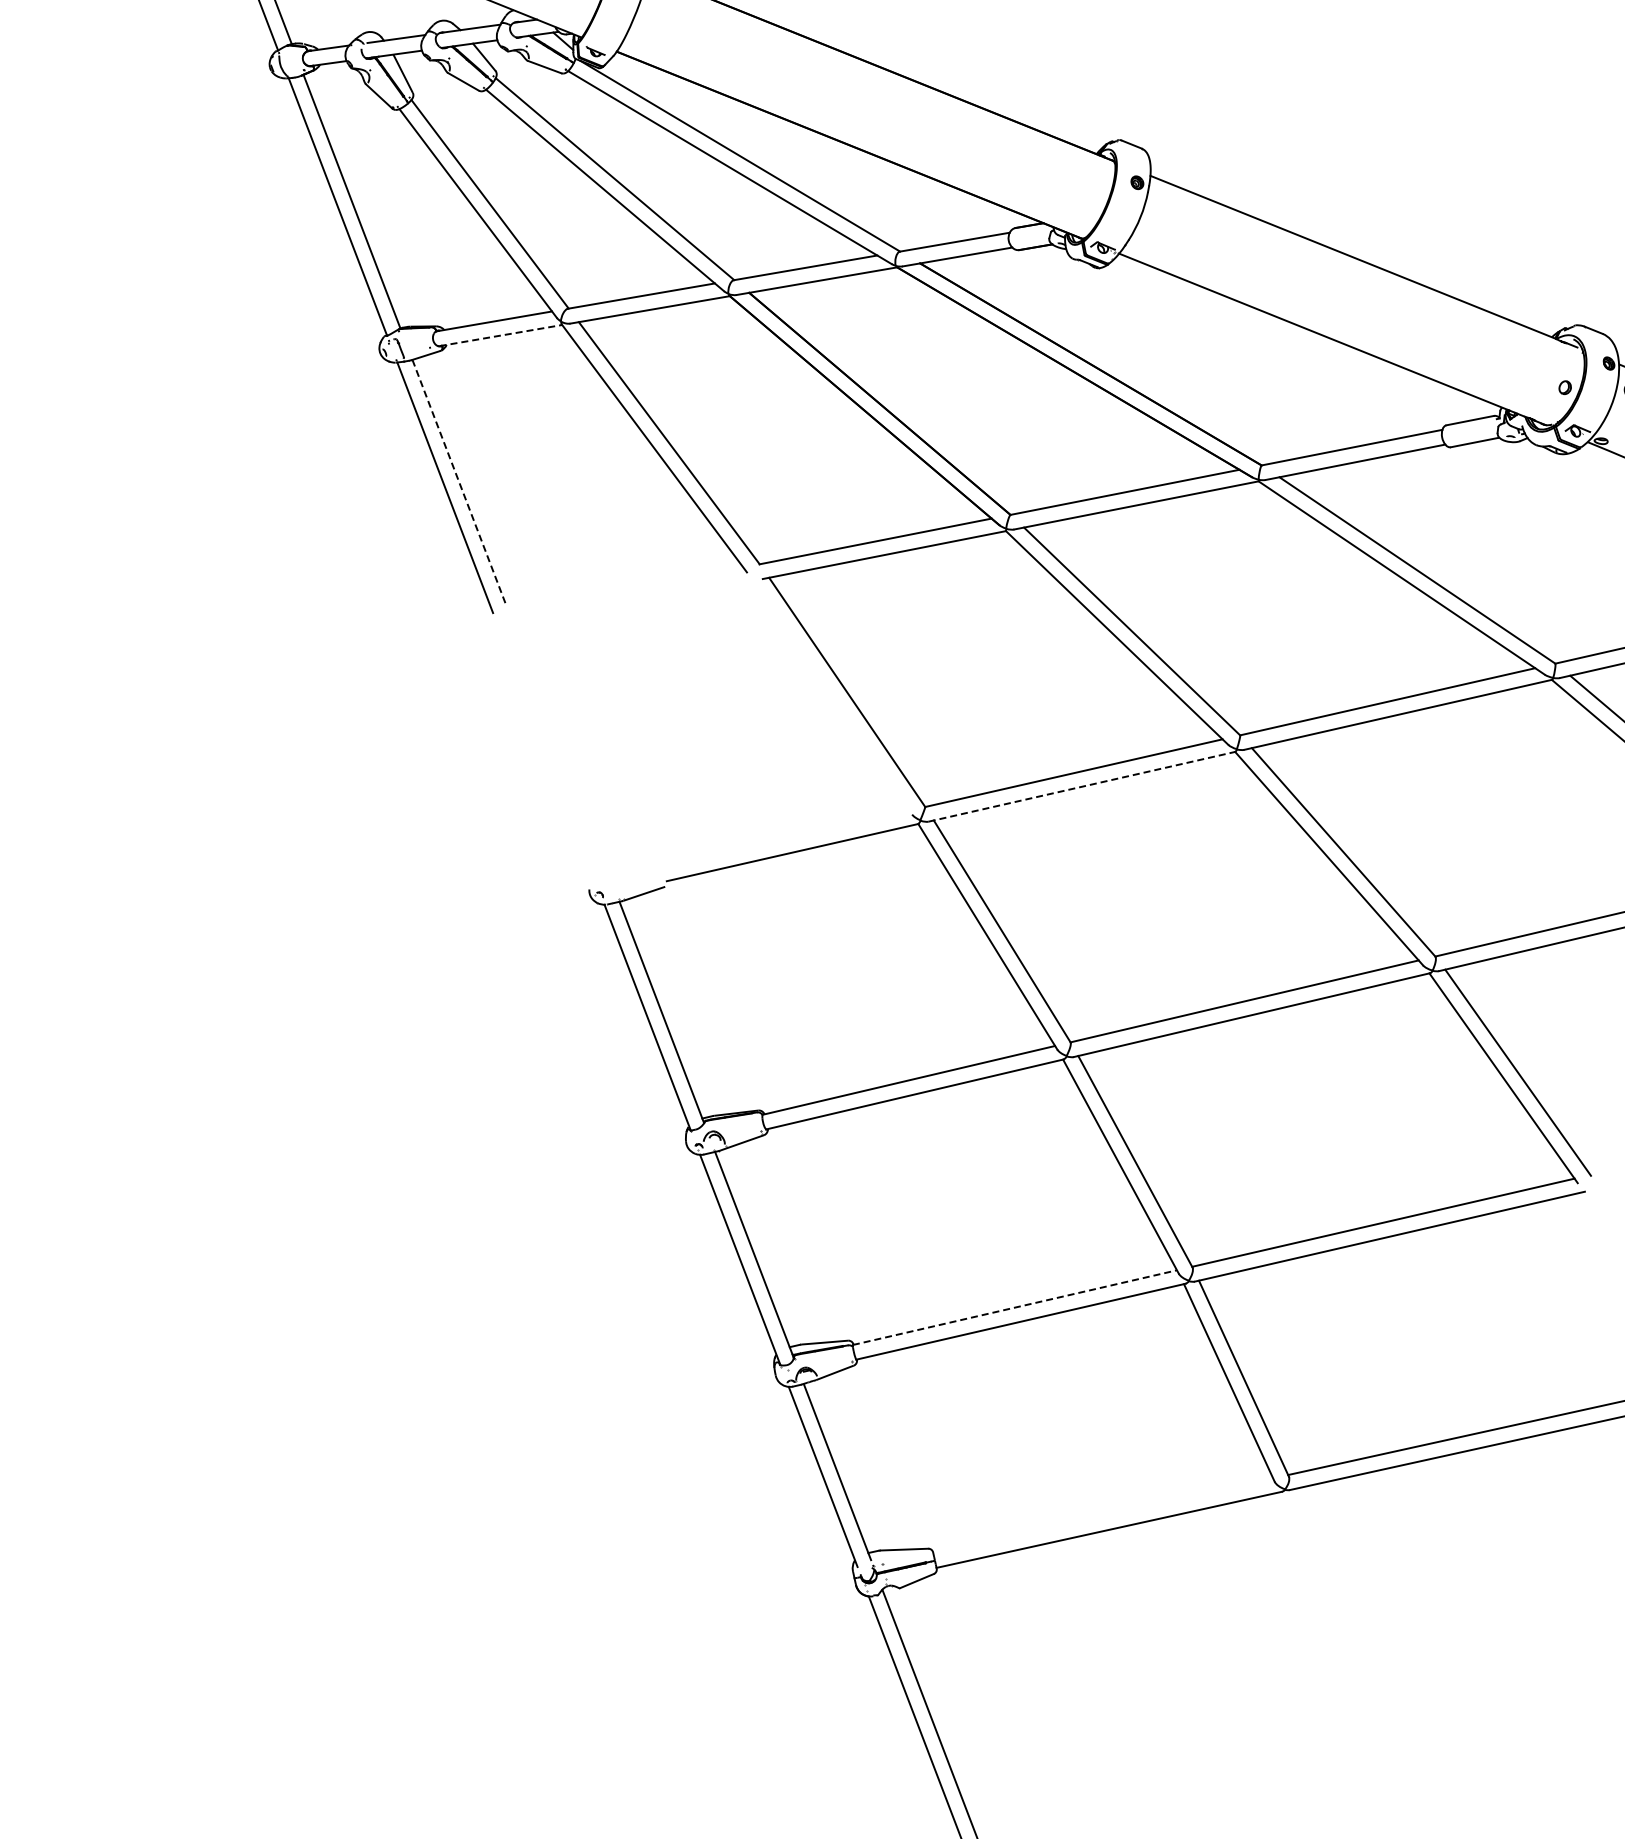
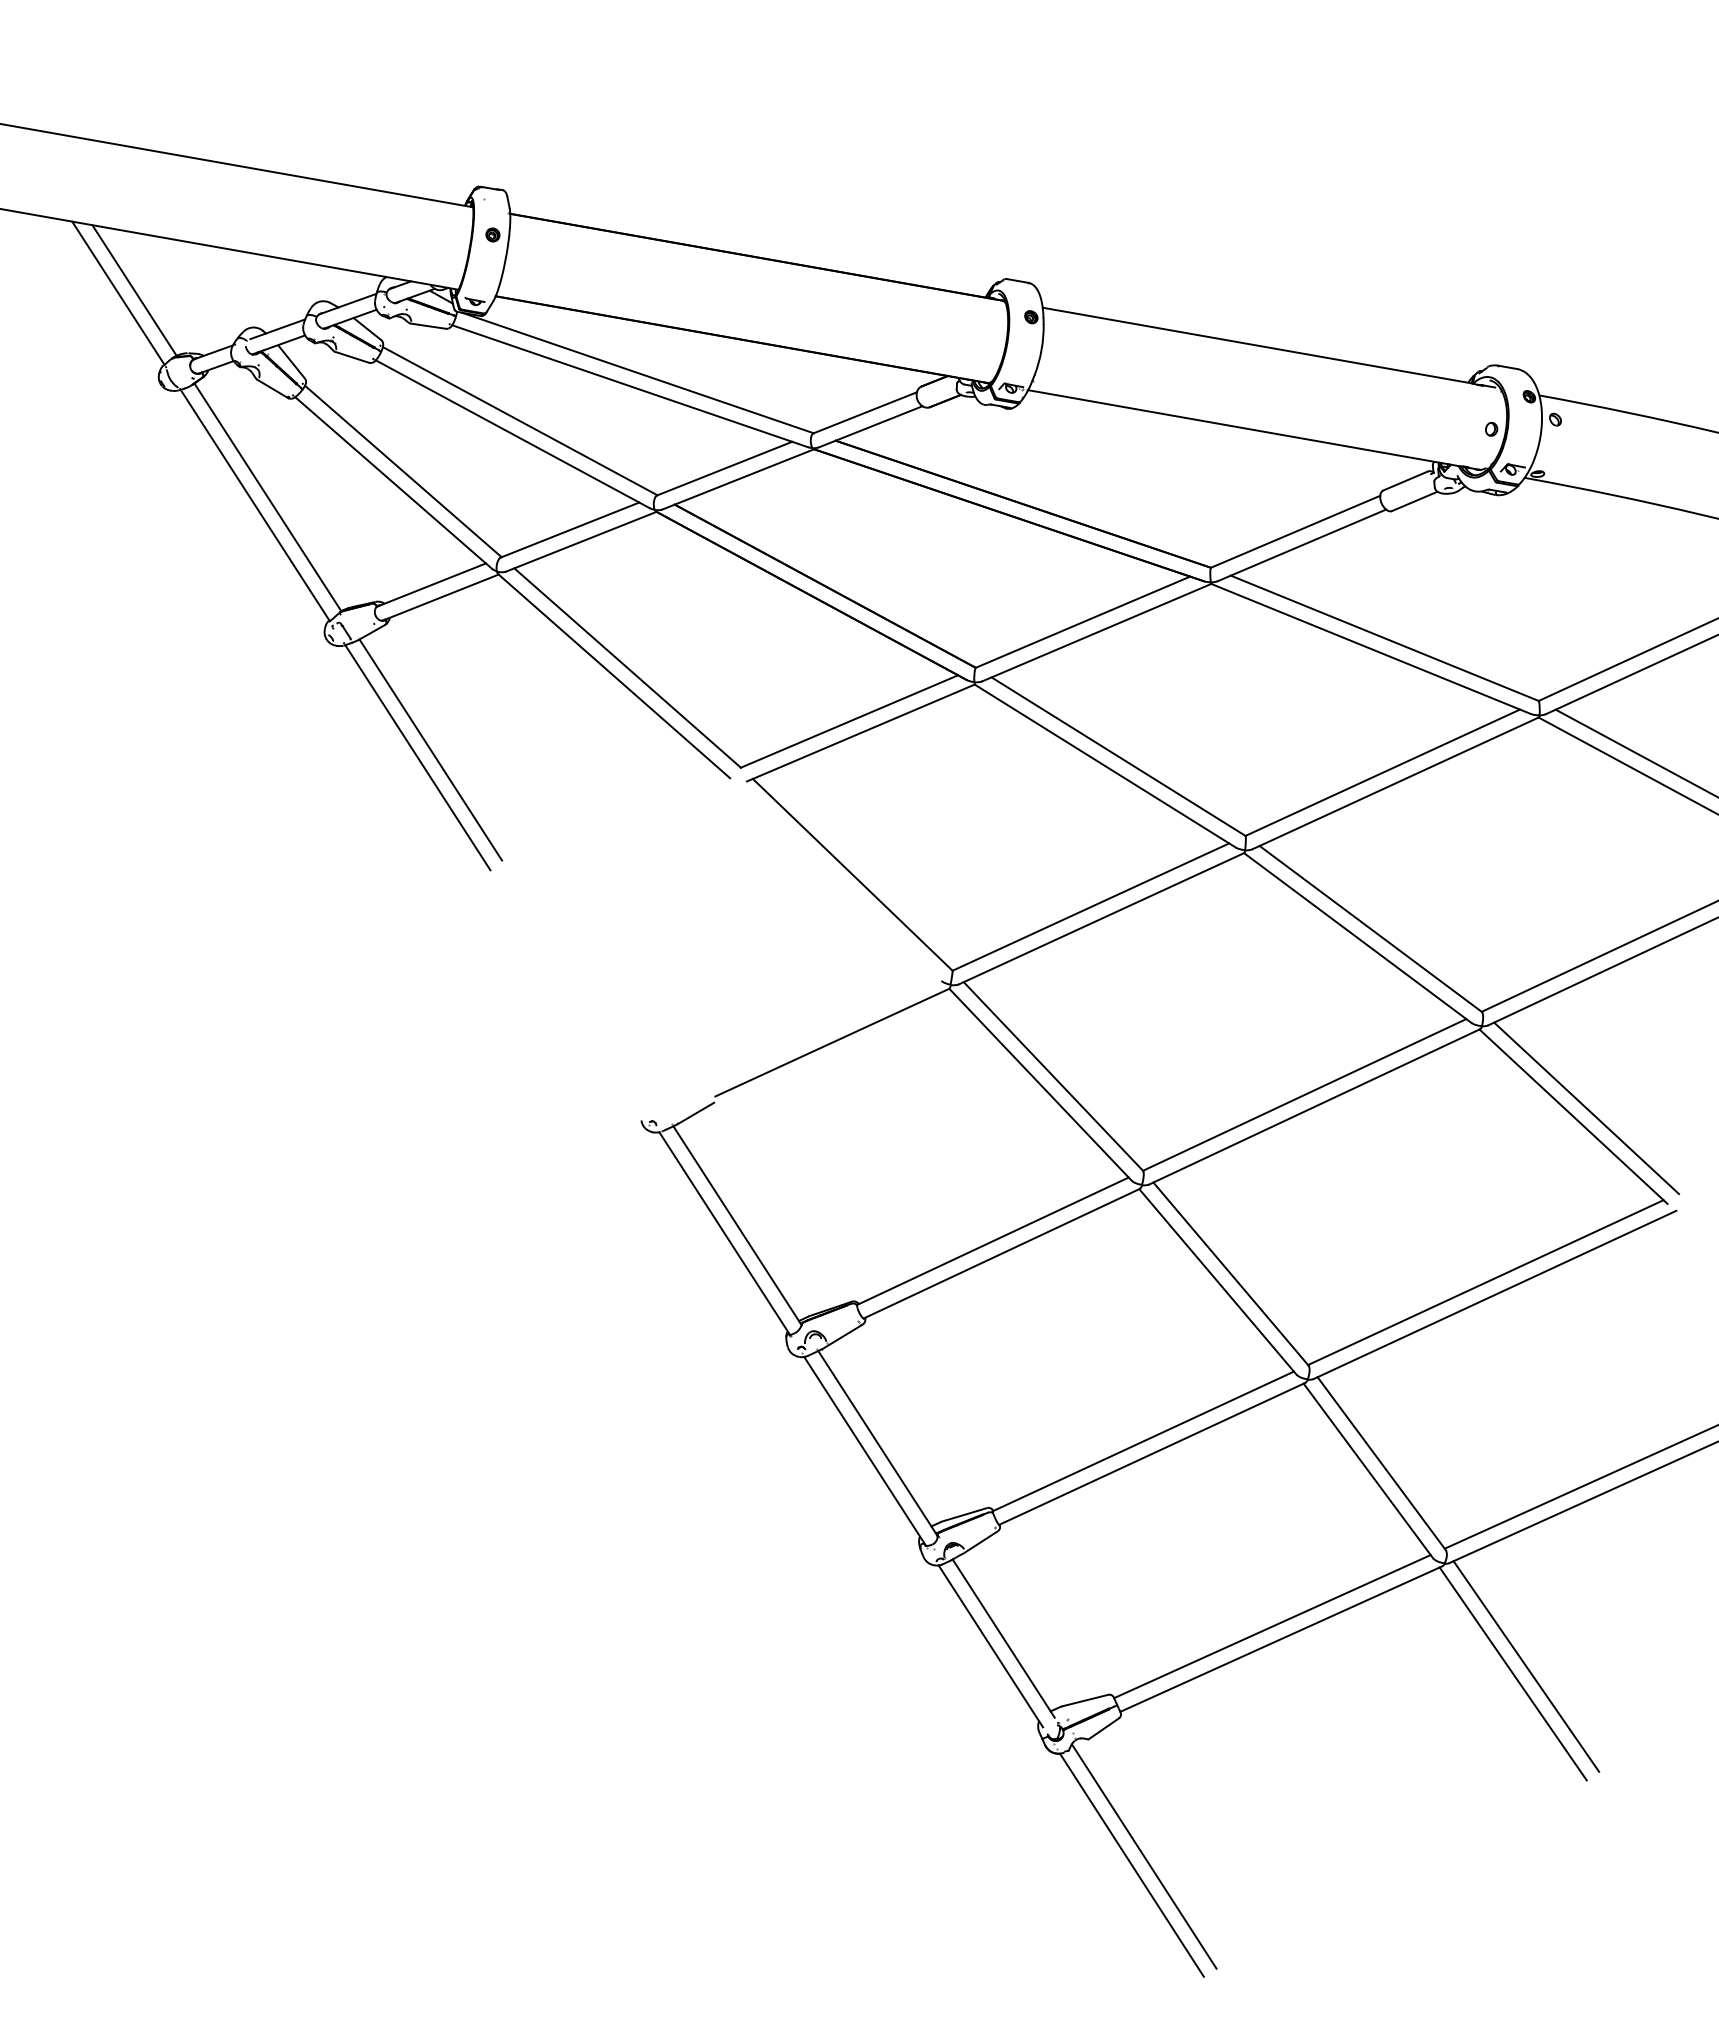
line: (501, 335) -> (441, 597), dashed -> solid
line: (459, 483) -> (430, 750), dashed -> solid
line: (1081, 786) -> (1101, 918), dashed -> solid
line: (1015, 1307) -> (1143, 1441), dashed -> solid
line: (1103, 1515) -> (1272, 1626), added
line: (1343, 1607) -> (1526, 1666), added
line: (1328, 1611) -> (1512, 1673), added

